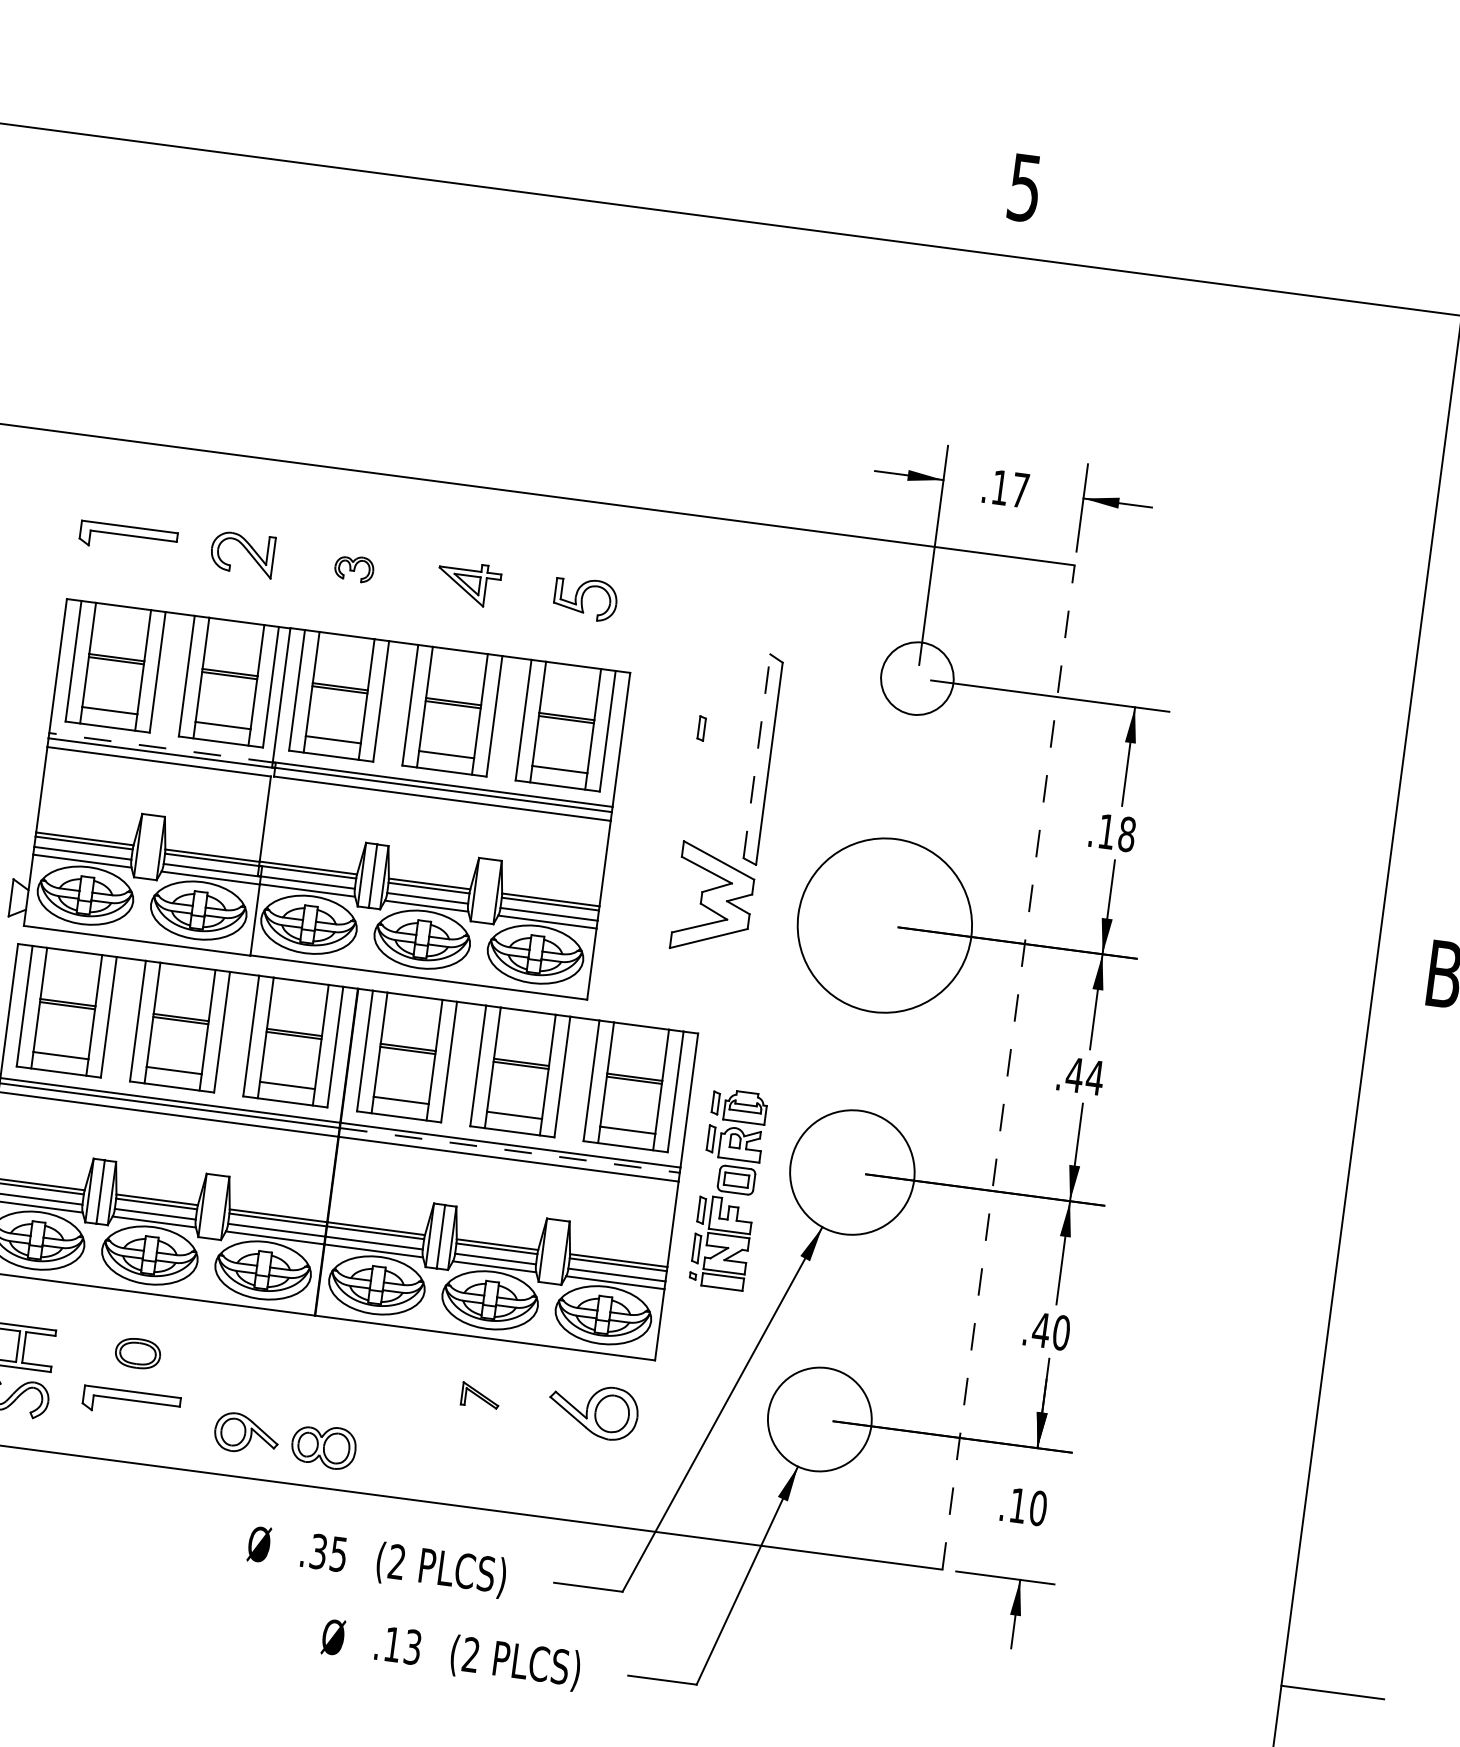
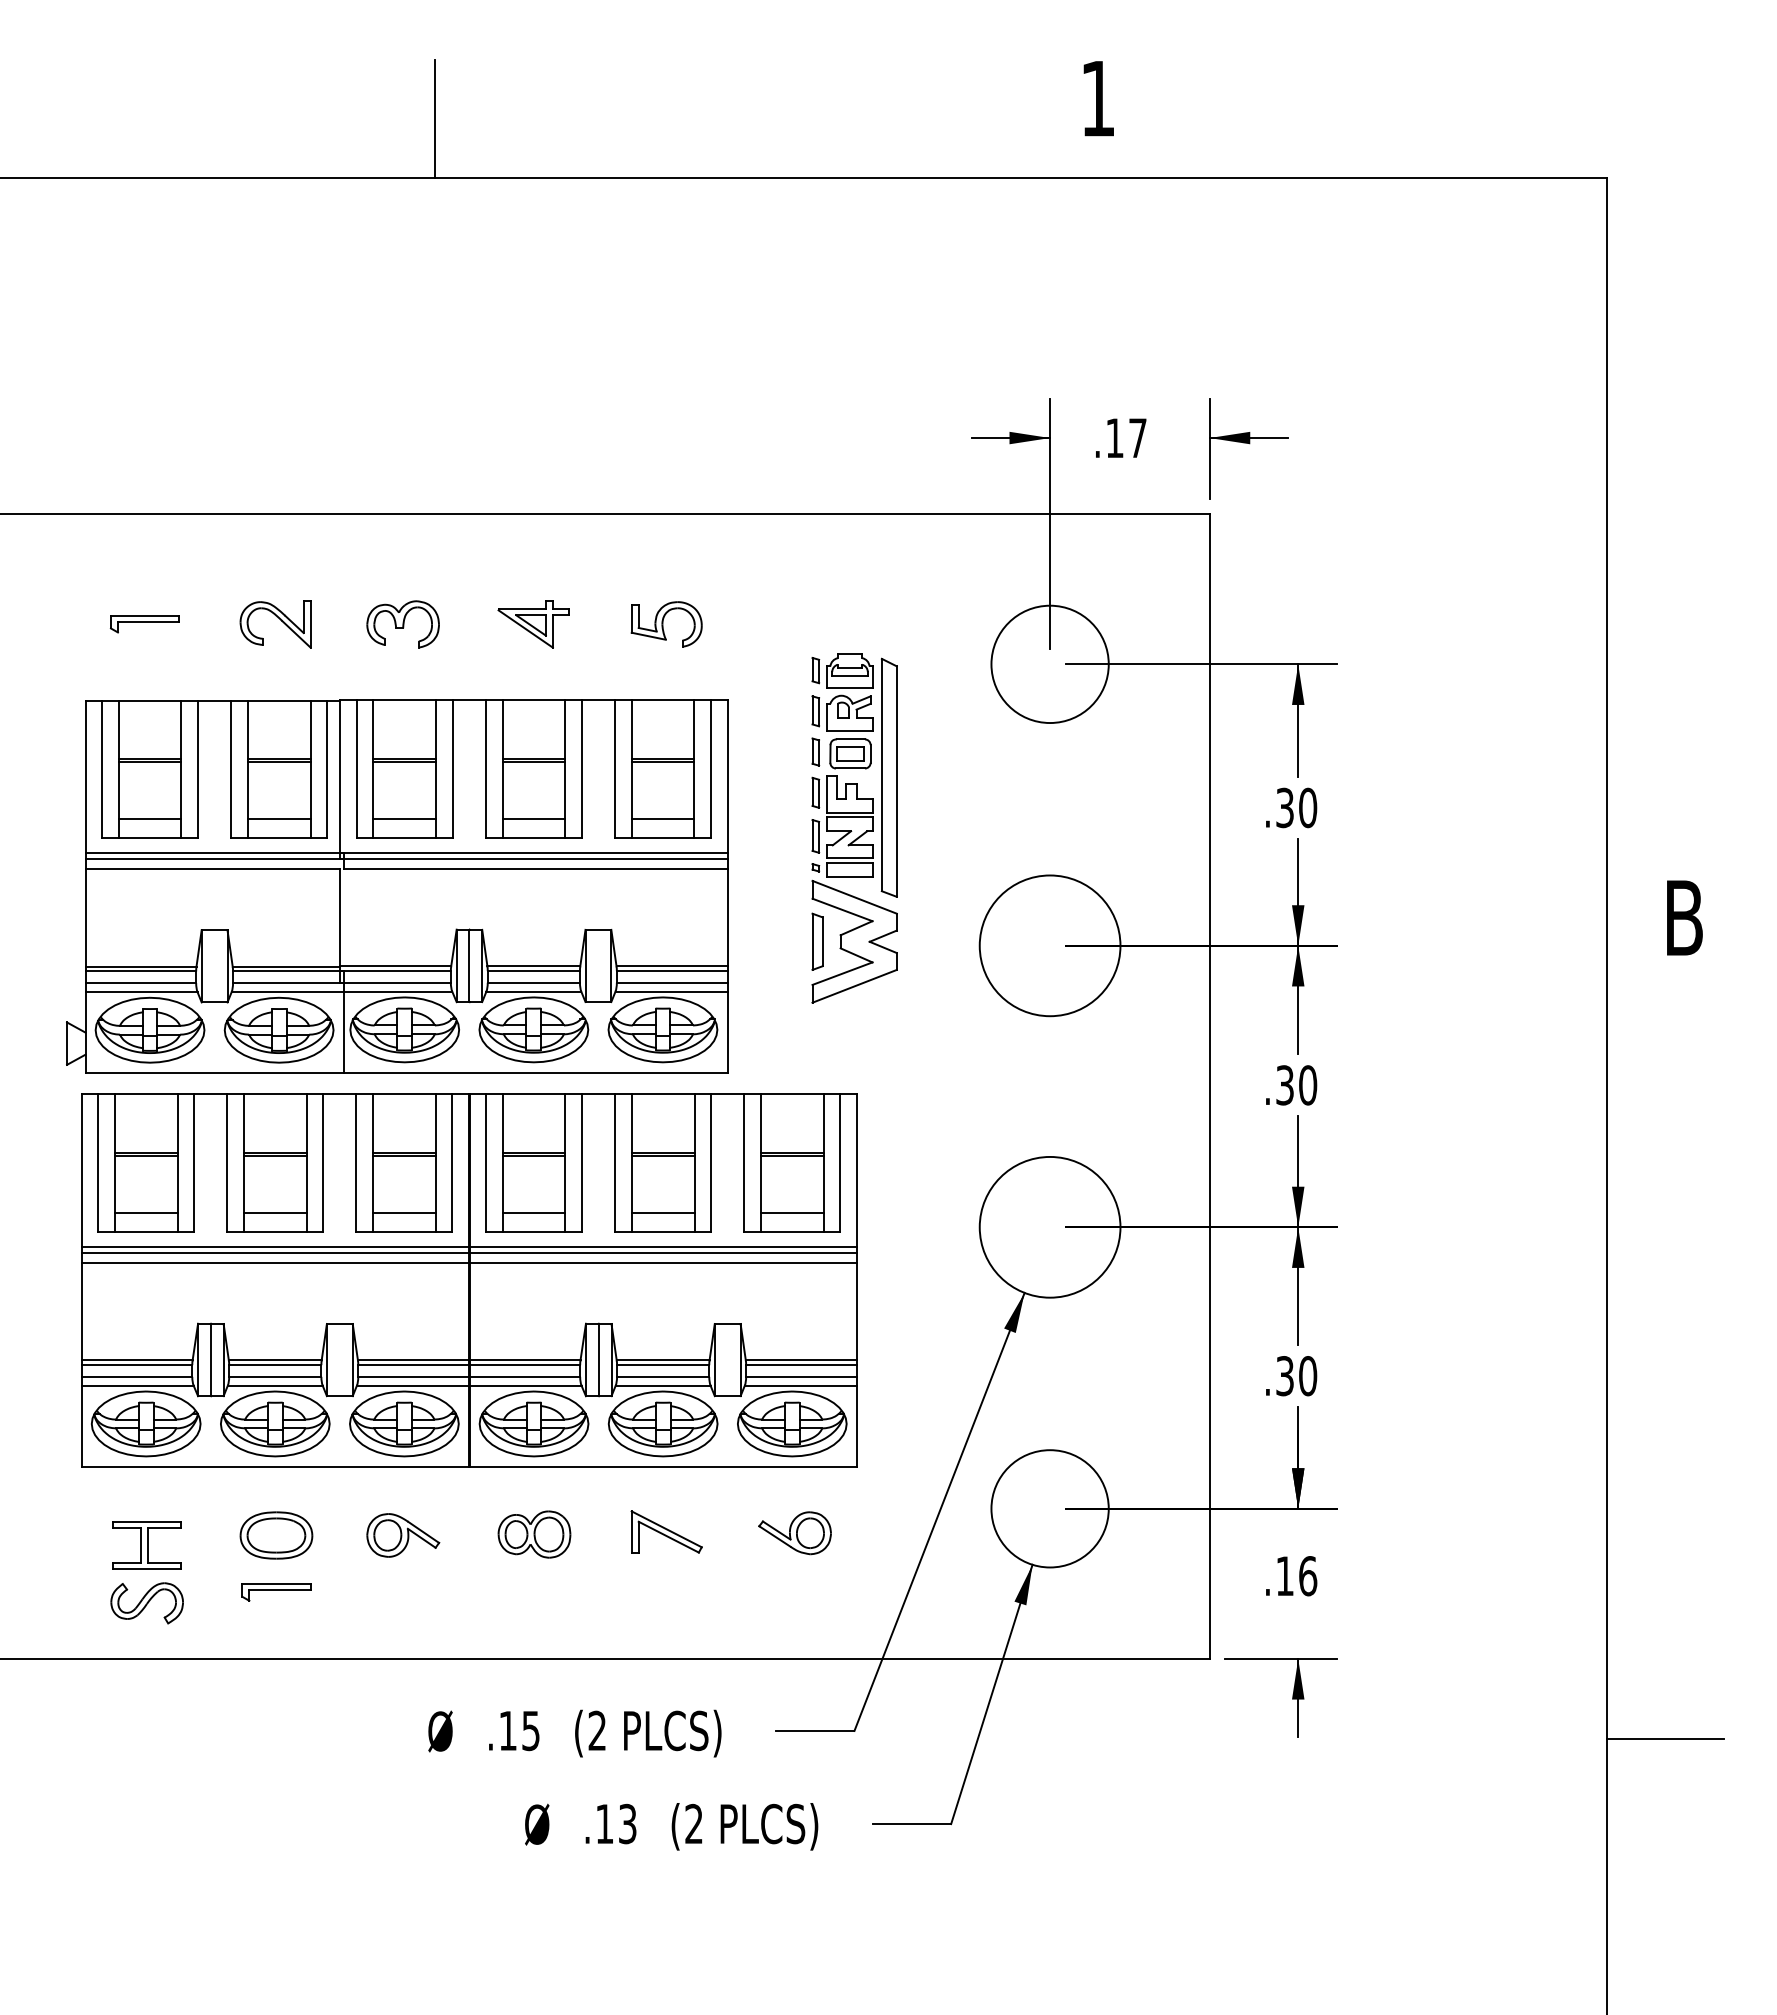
line: (441, 128) -> (435, 118), added
text: (1024, 188) -> (1097, 99), 5 -> 1
part: (127, 539) -> (144, 624), size x0.62
part: (353, 568) -> (402, 624), size x1.67
circle: (916, 678) -> (1049, 664), size x1.43
line: (162, 748) -> (214, 853), dashed -> solid
line: (756, 755) -> (881, 774), dashed -> solid
text: (1117, 832) -> (1296, 807), .18 -> .30
part: (681, 894) -> (817, 941), added
circle: (884, 925) -> (1049, 945), size x0.71
line: (1008, 1067) -> (1209, 1086), dashed -> solid
text: (1084, 1076) -> (1296, 1085), .44 -> .30
line: (510, 1150) -> (663, 1253), dashed -> solid
part: (728, 1189) -> (842, 765), moved
text: (1040, 1330) -> (1284, 1376), .40 -> .30
part: (138, 1353) -> (276, 1535), size x1.43
part: (480, 1395) -> (666, 1531), size x1.67
part: (131, 1403) -> (276, 1592), size x0.62
part: (592, 1411) -> (794, 1533), size x0.71
part: (247, 1433) -> (403, 1535), moved
part: (323, 1446) -> (534, 1534), moved
text: (1038, 1508) -> (1308, 1576), .10 -> .16
text: (318, 1551) -> (507, 1730), .35 -> .15

